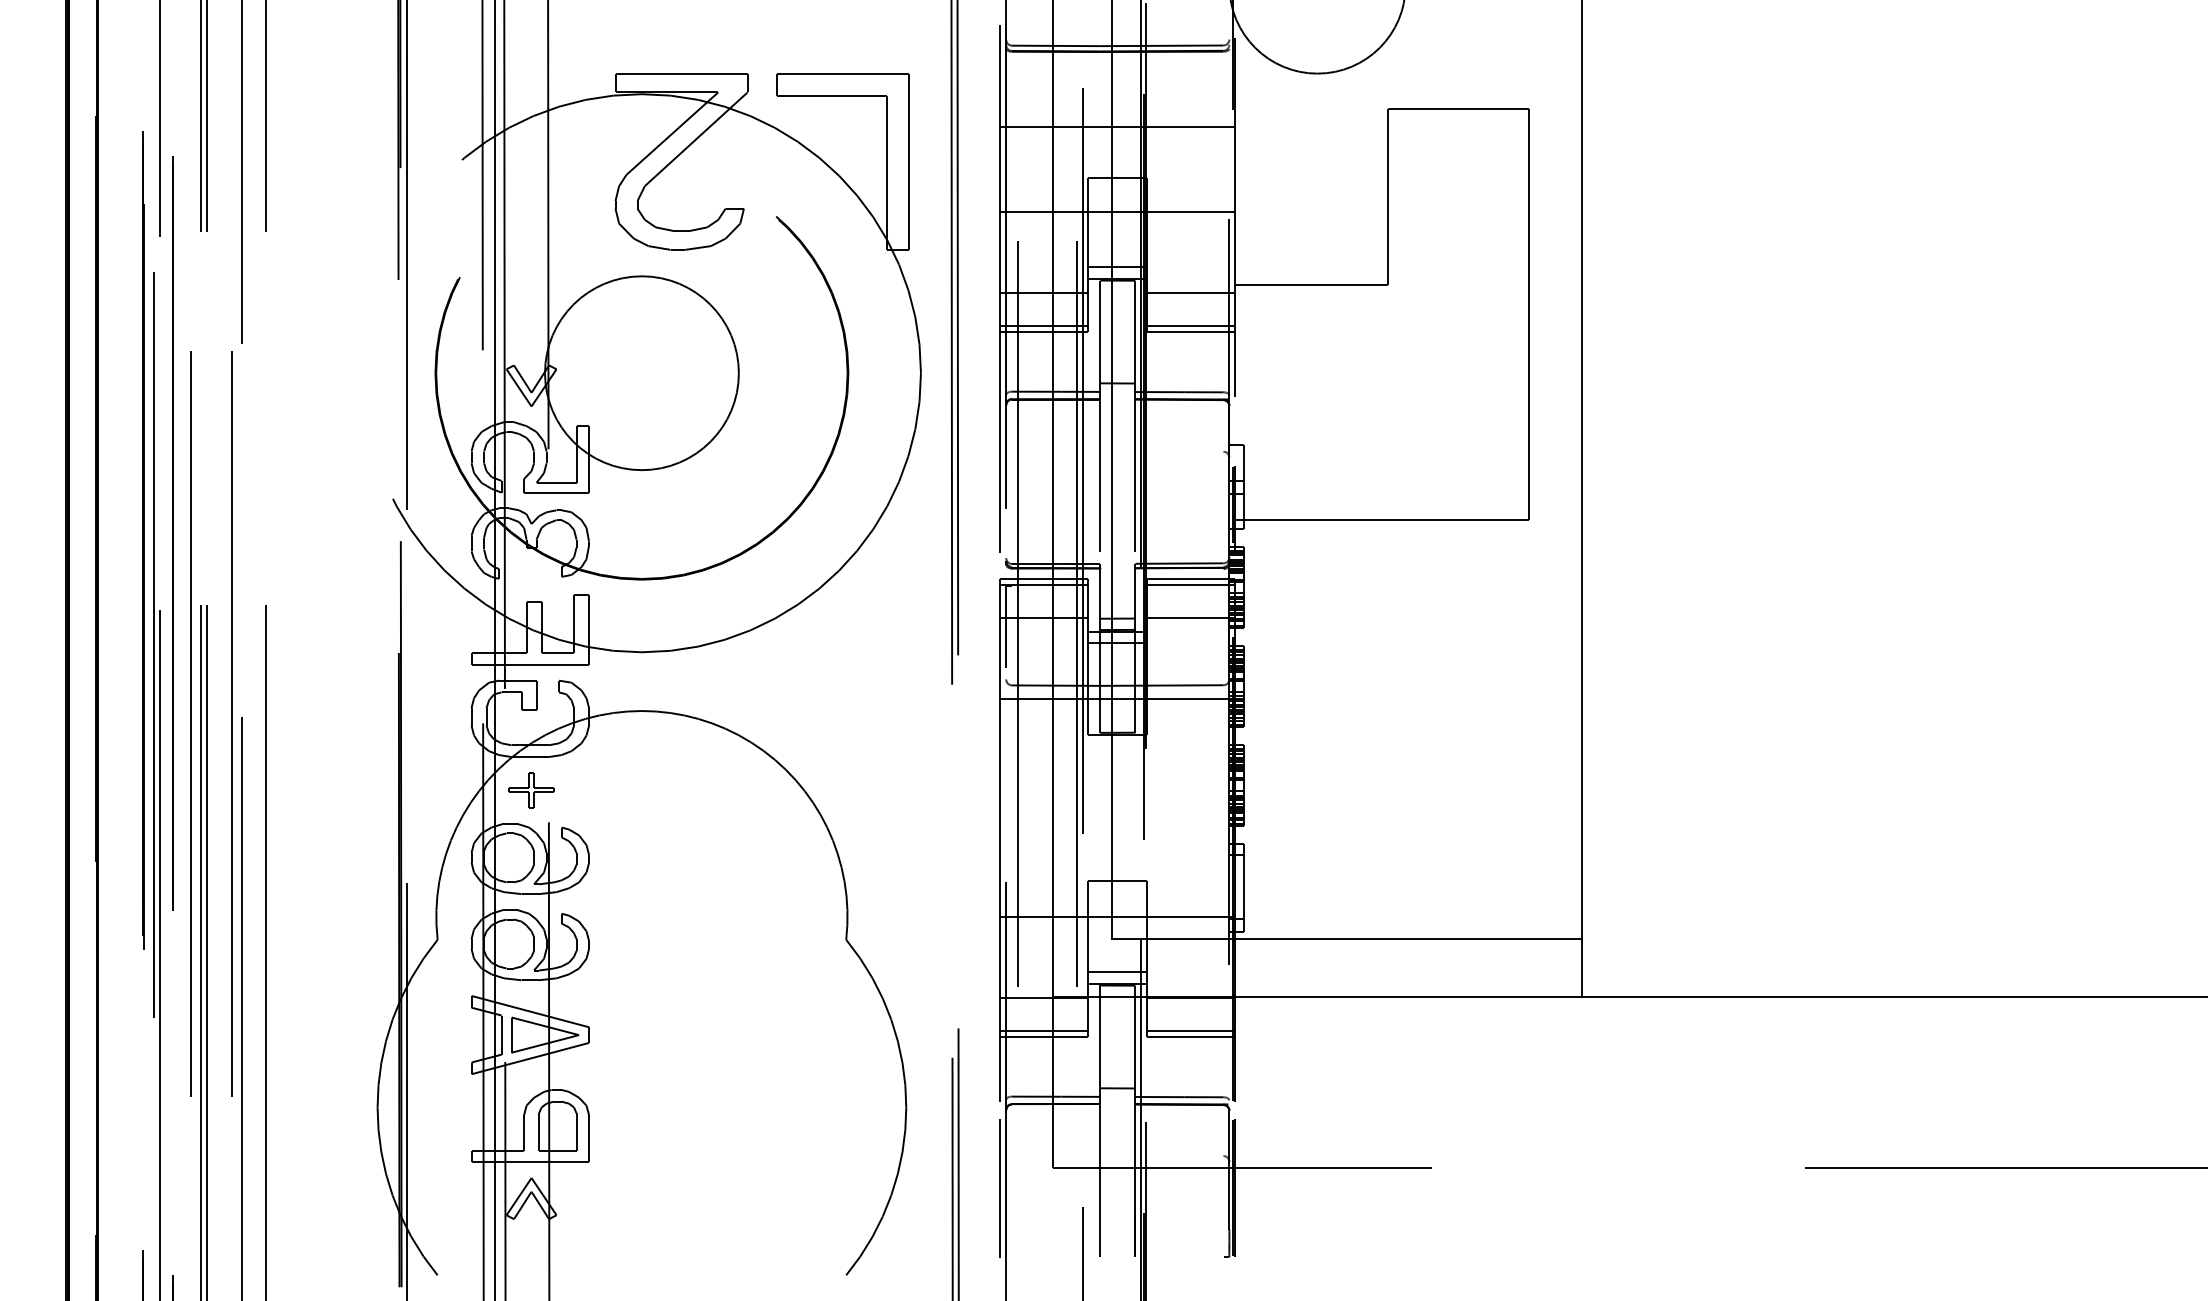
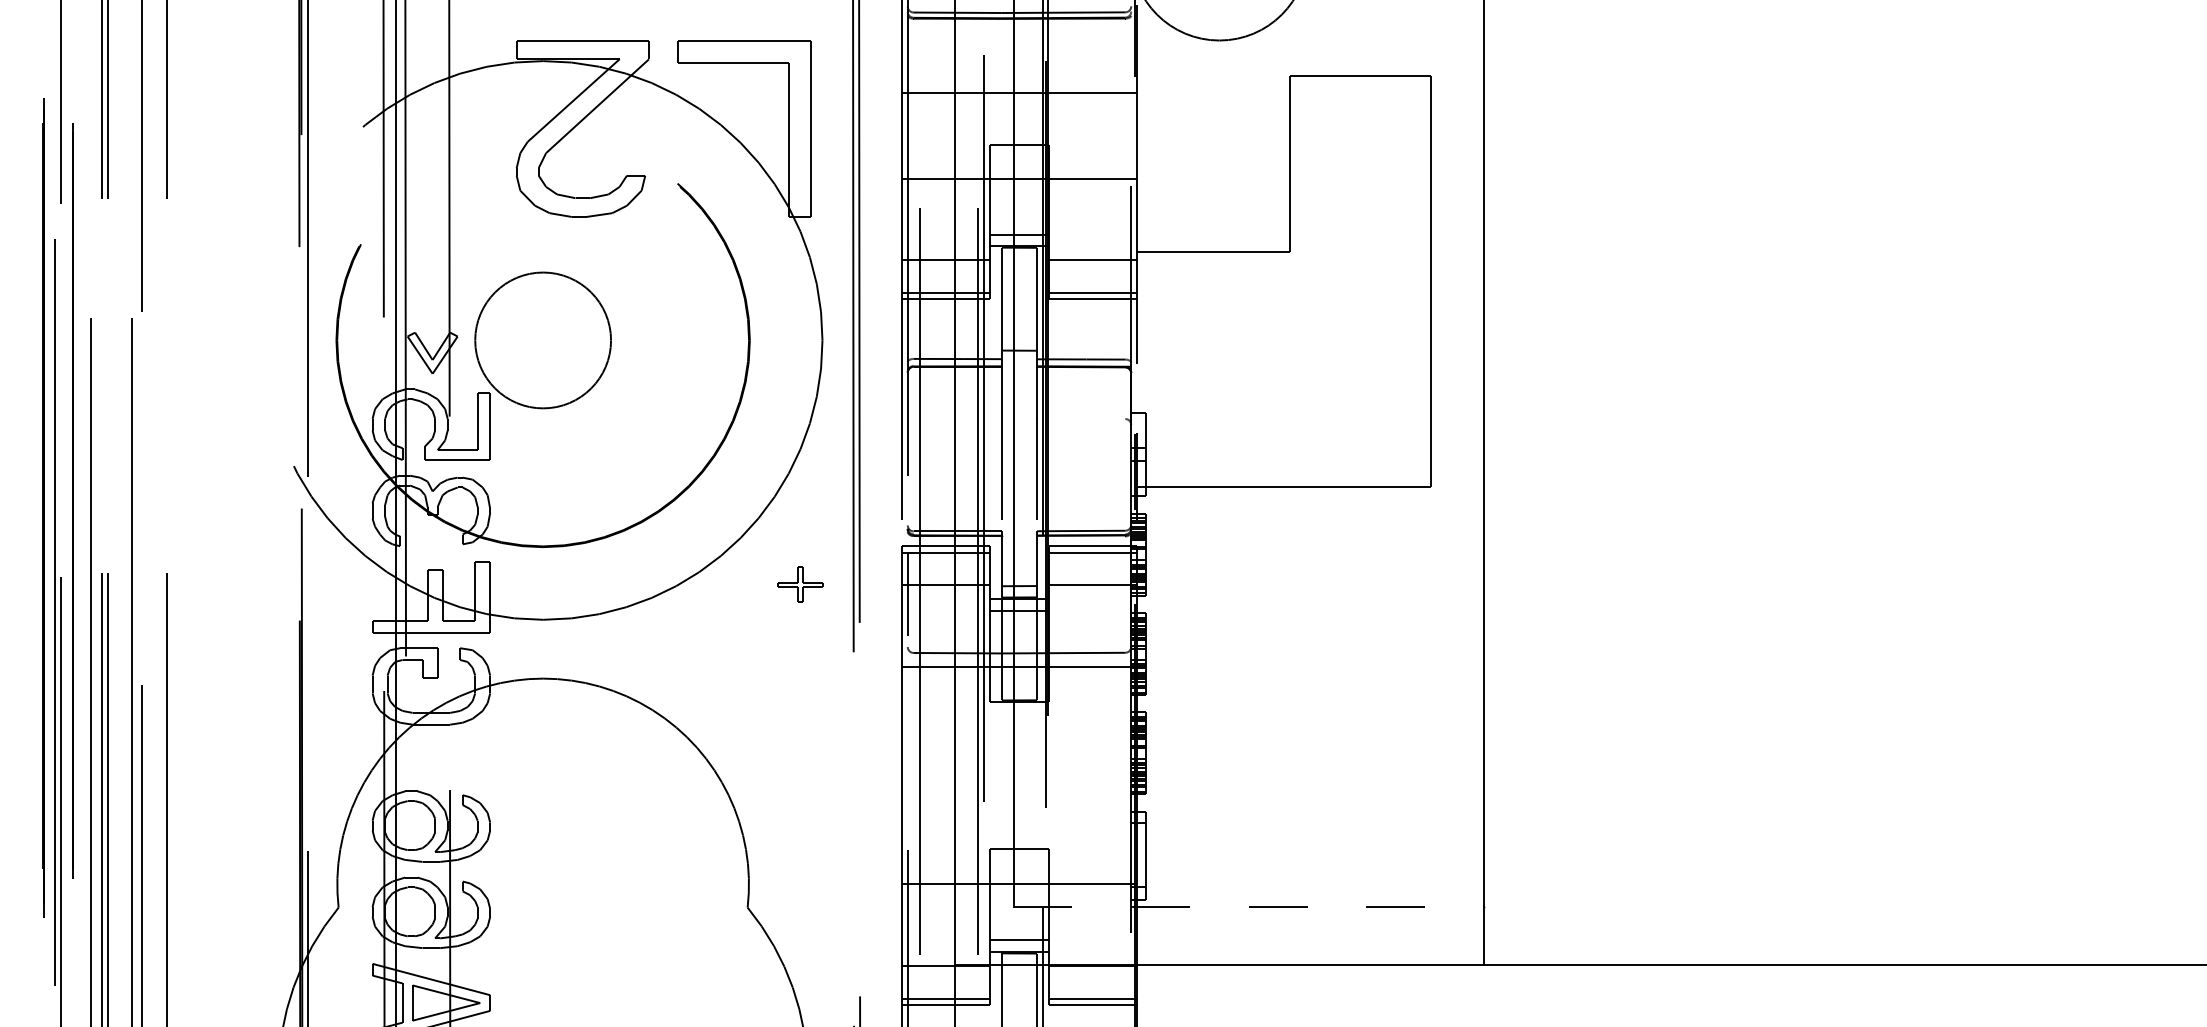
circle: (641, 373) -> (542, 340), size x0.7
part: (531, 790) -> (799, 584), moved
line: (1346, 938) -> (1248, 906), solid -> dashed

